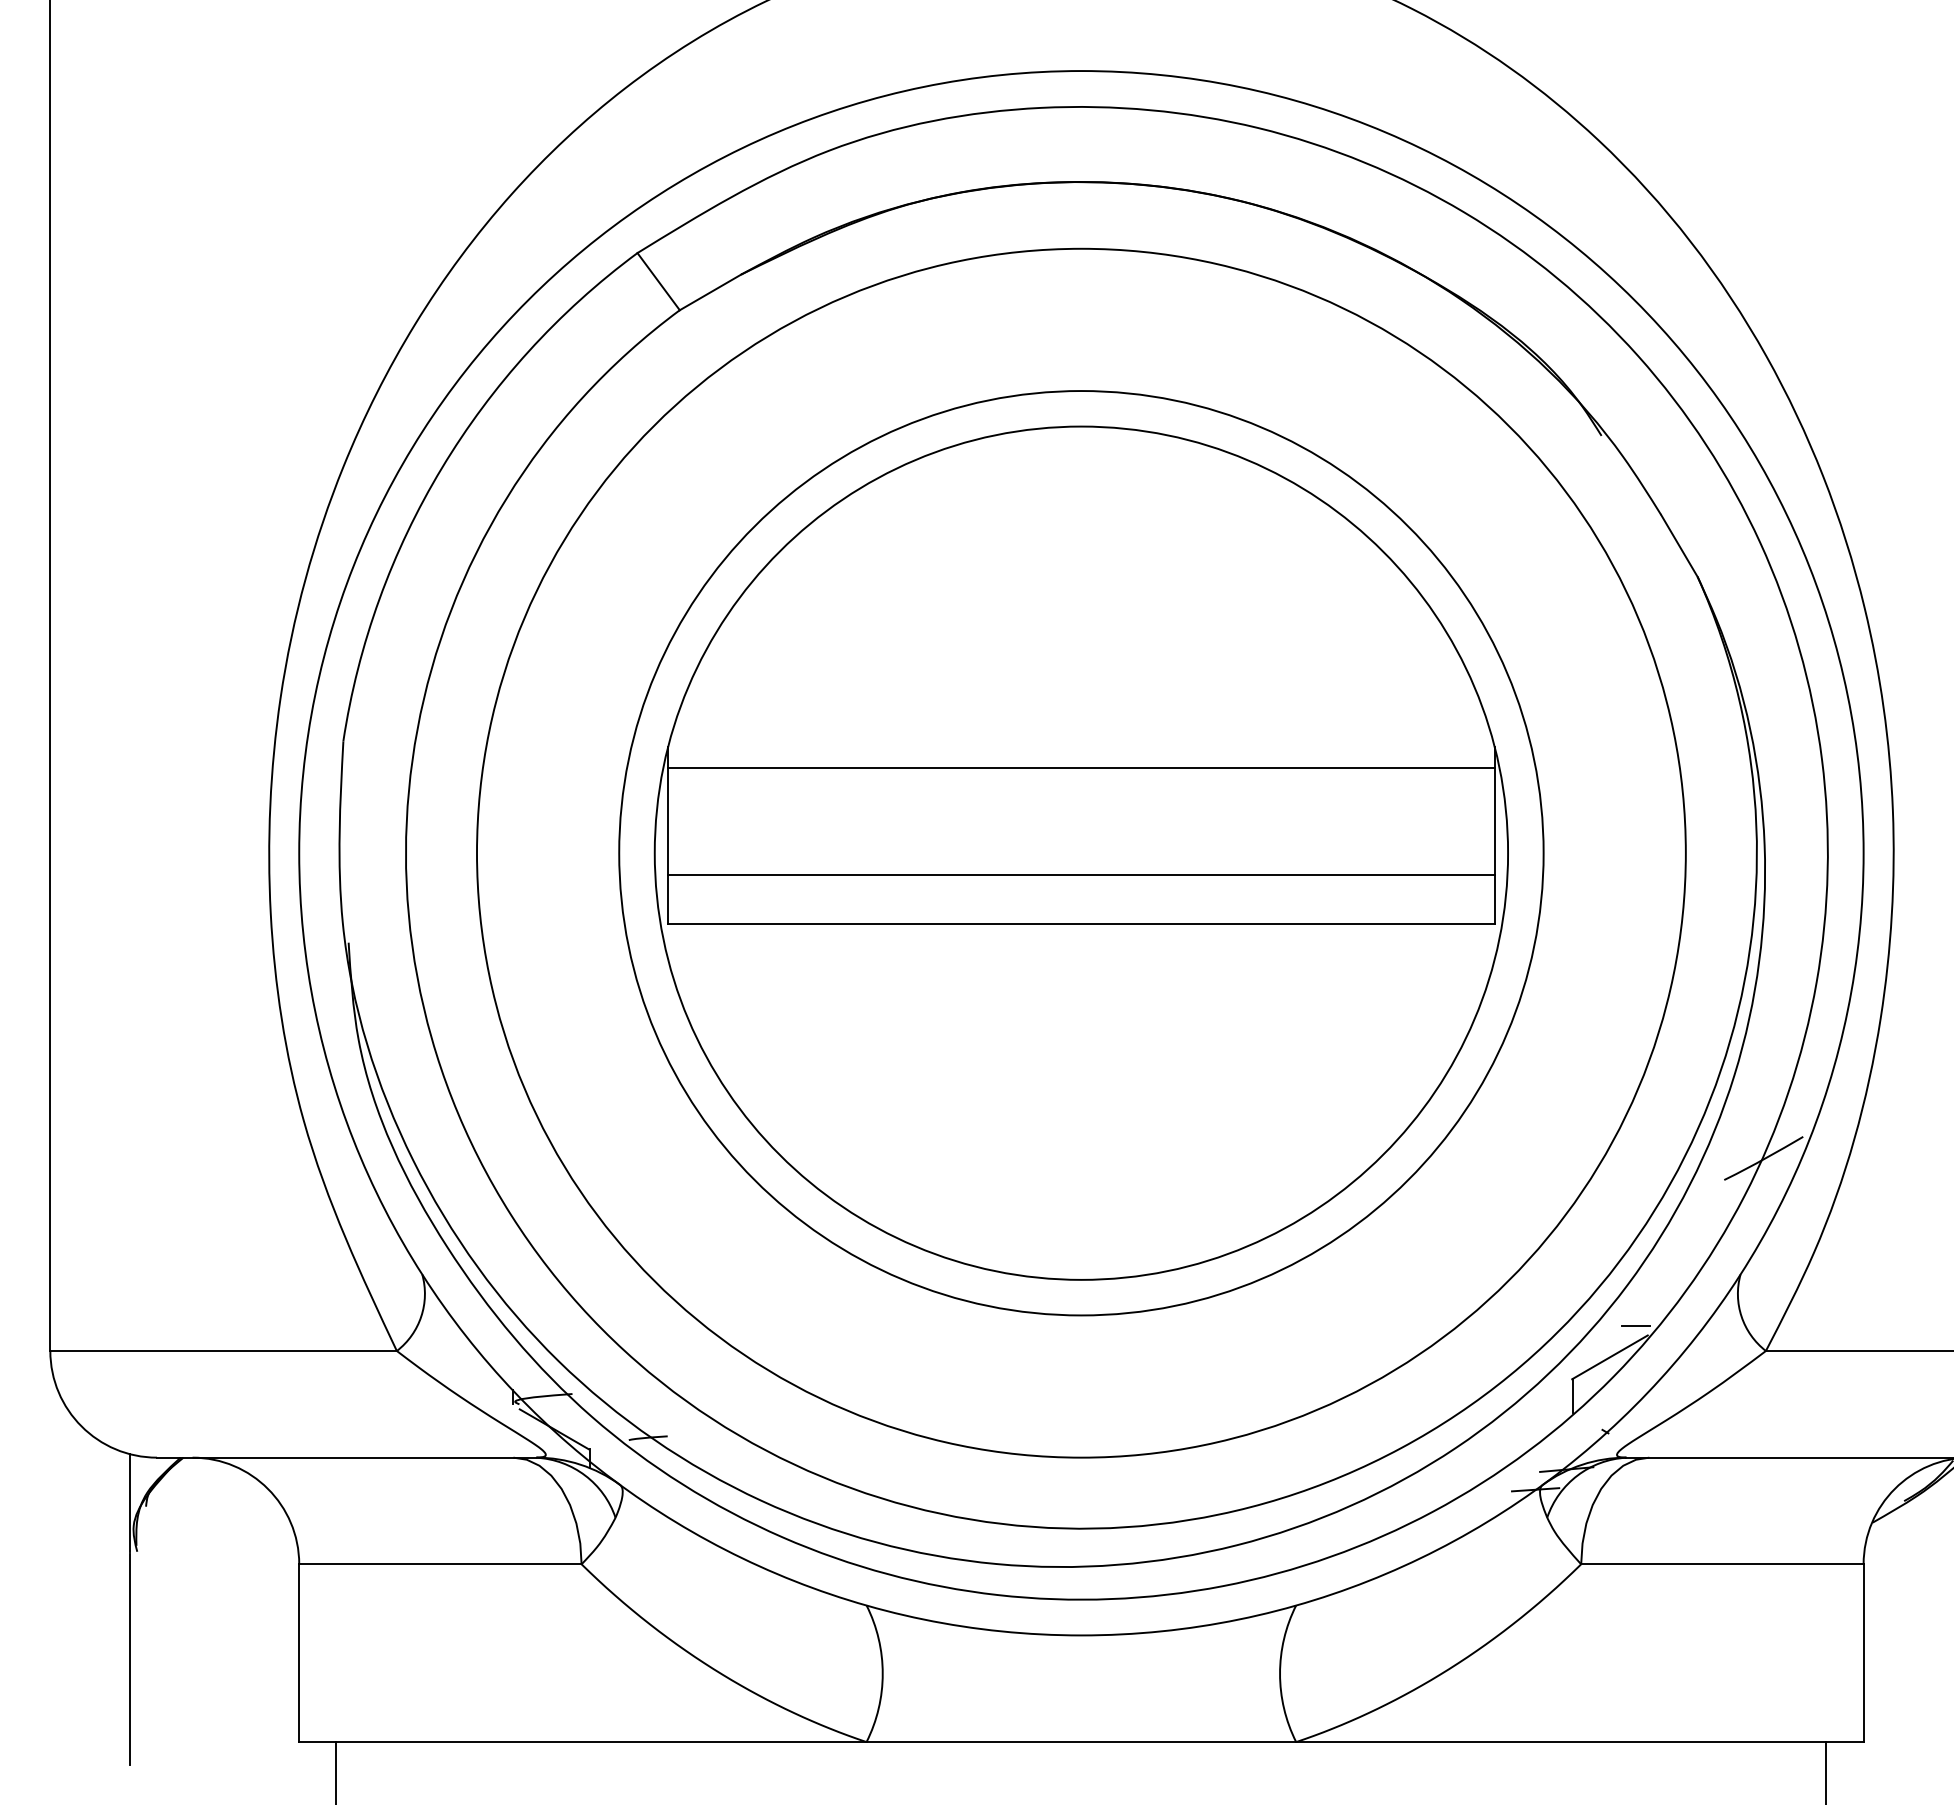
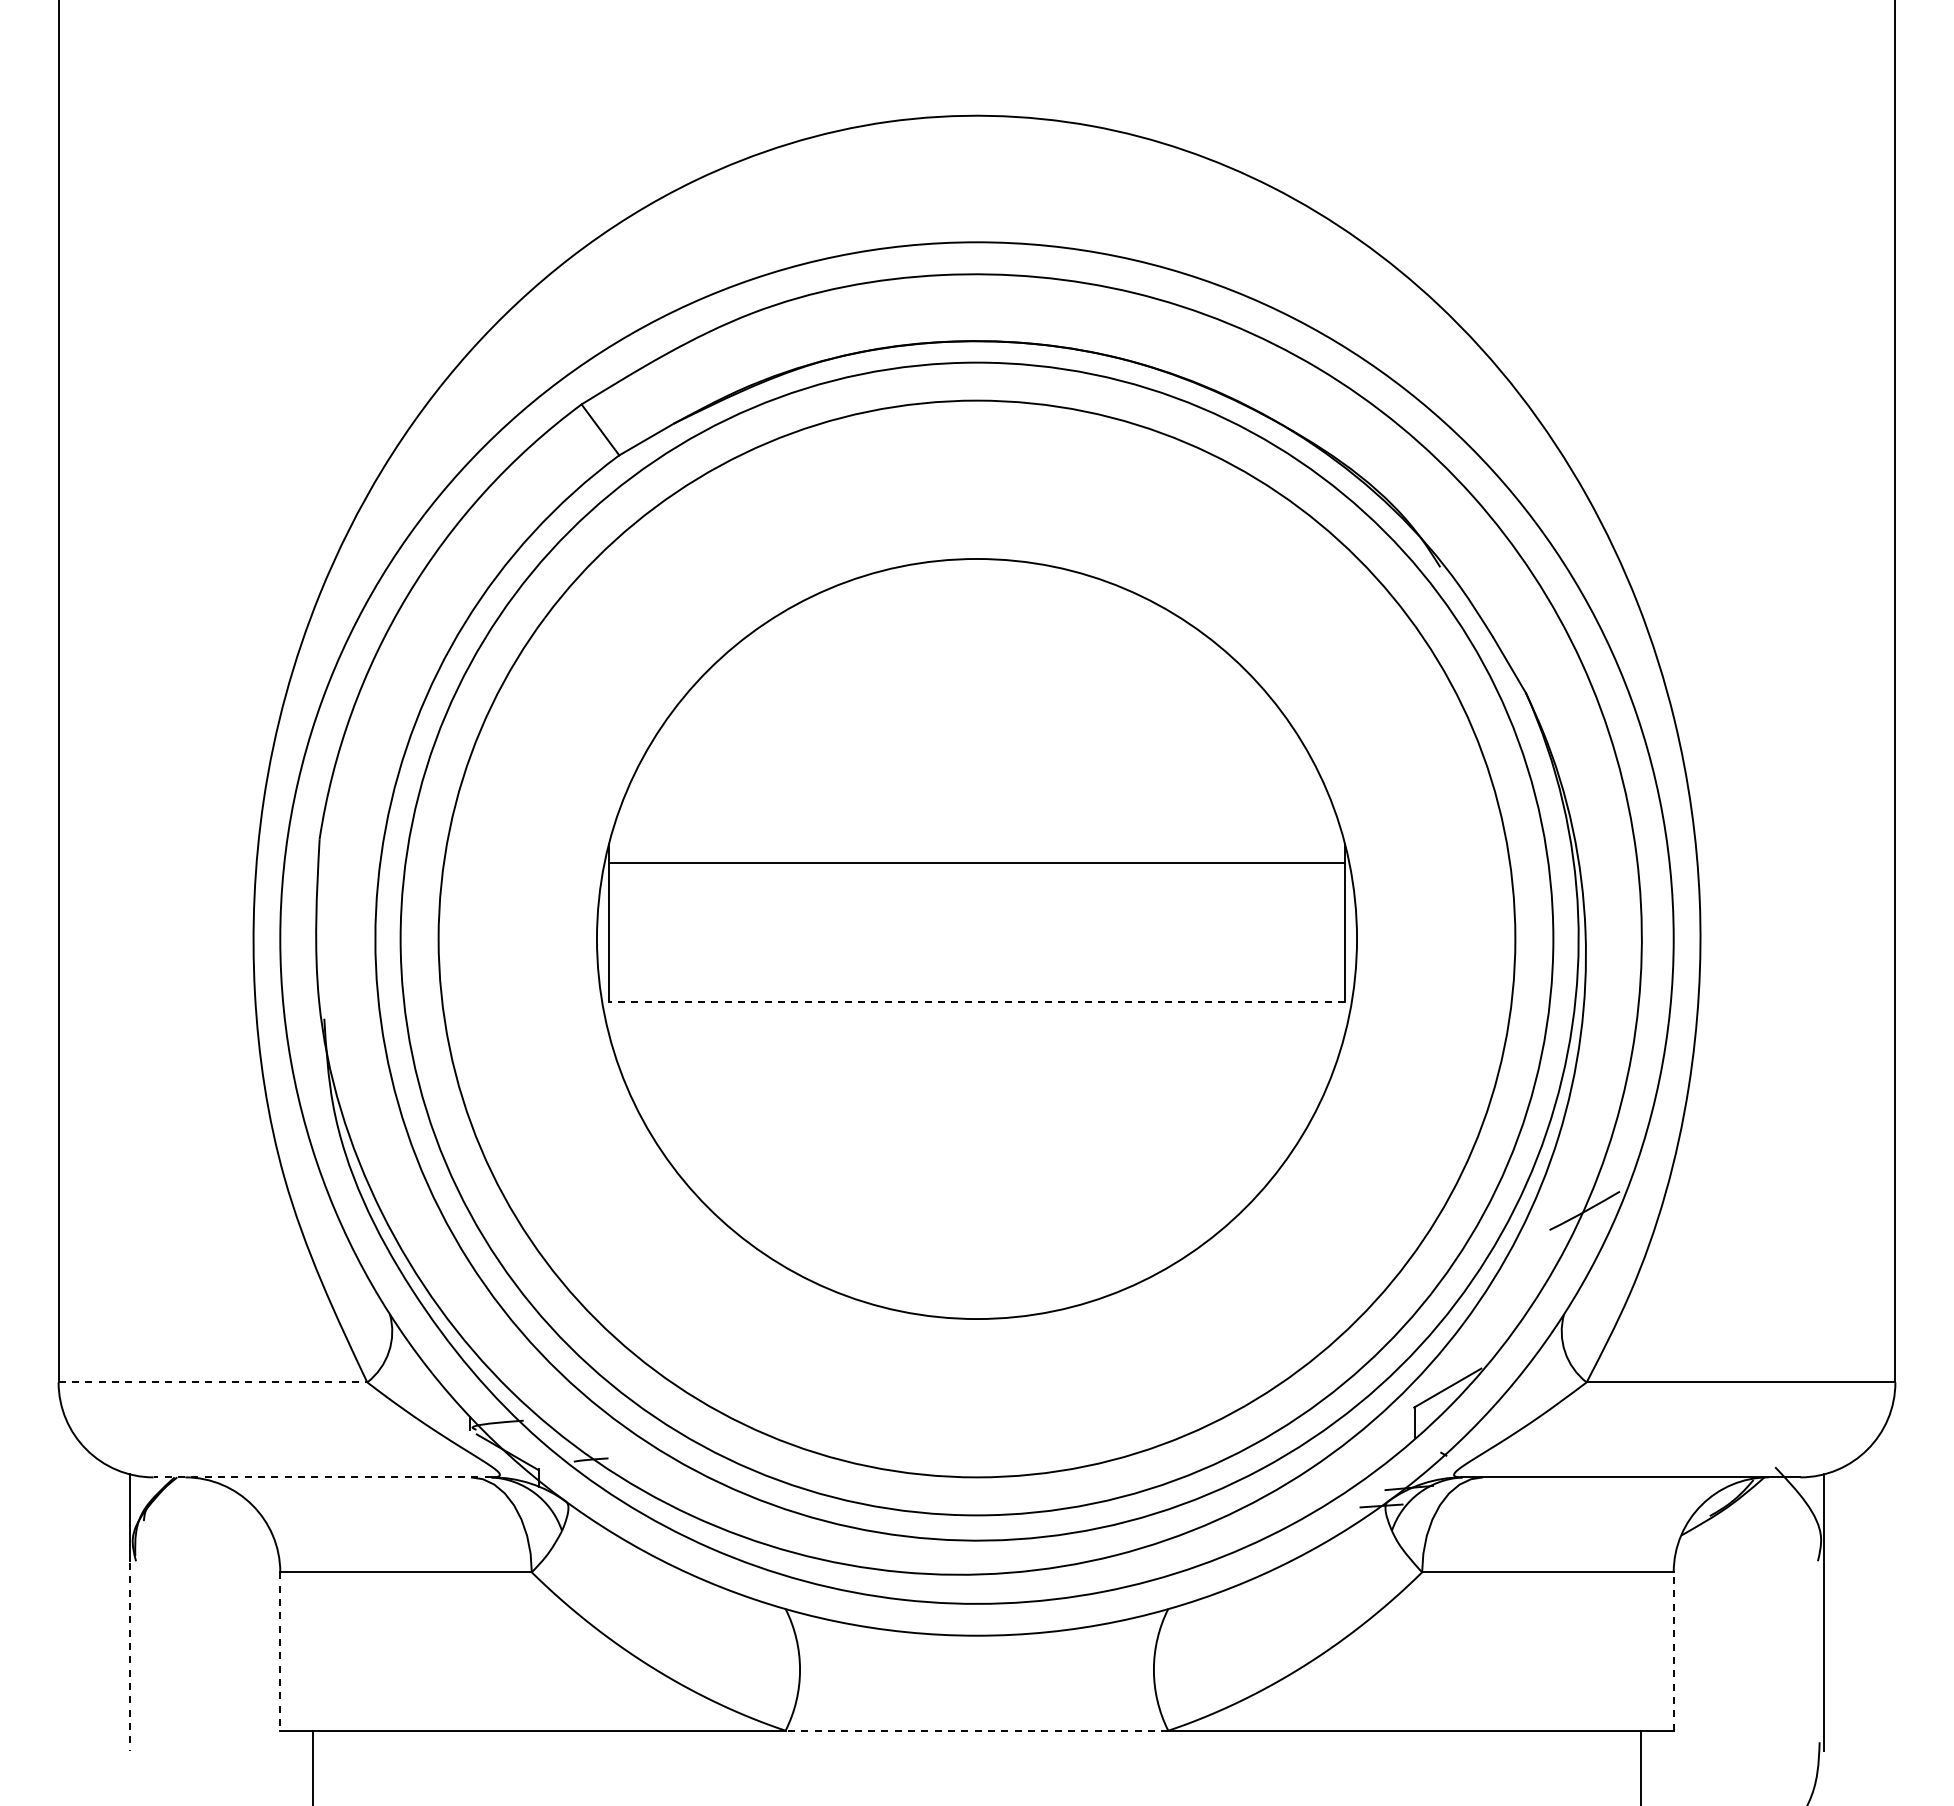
circle: (1080, 852) -> (976, 938), size x1.4
line: (1080, 875) -> (976, 958), removed
line: (1080, 924) -> (976, 1002), solid -> dashed
line: (1635, 1326) -> (1470, 1360), removed
line: (224, 1351) -> (213, 1382), solid -> dashed
line: (346, 1457) -> (322, 1477), solid -> dashed
line: (1863, 1653) -> (1673, 1651), solid -> dashed
line: (299, 1654) -> (280, 1652), solid -> dashed
line: (129, 1659) -> (129, 1657), solid -> dashed
line: (1080, 1741) -> (976, 1730), solid -> dashed

